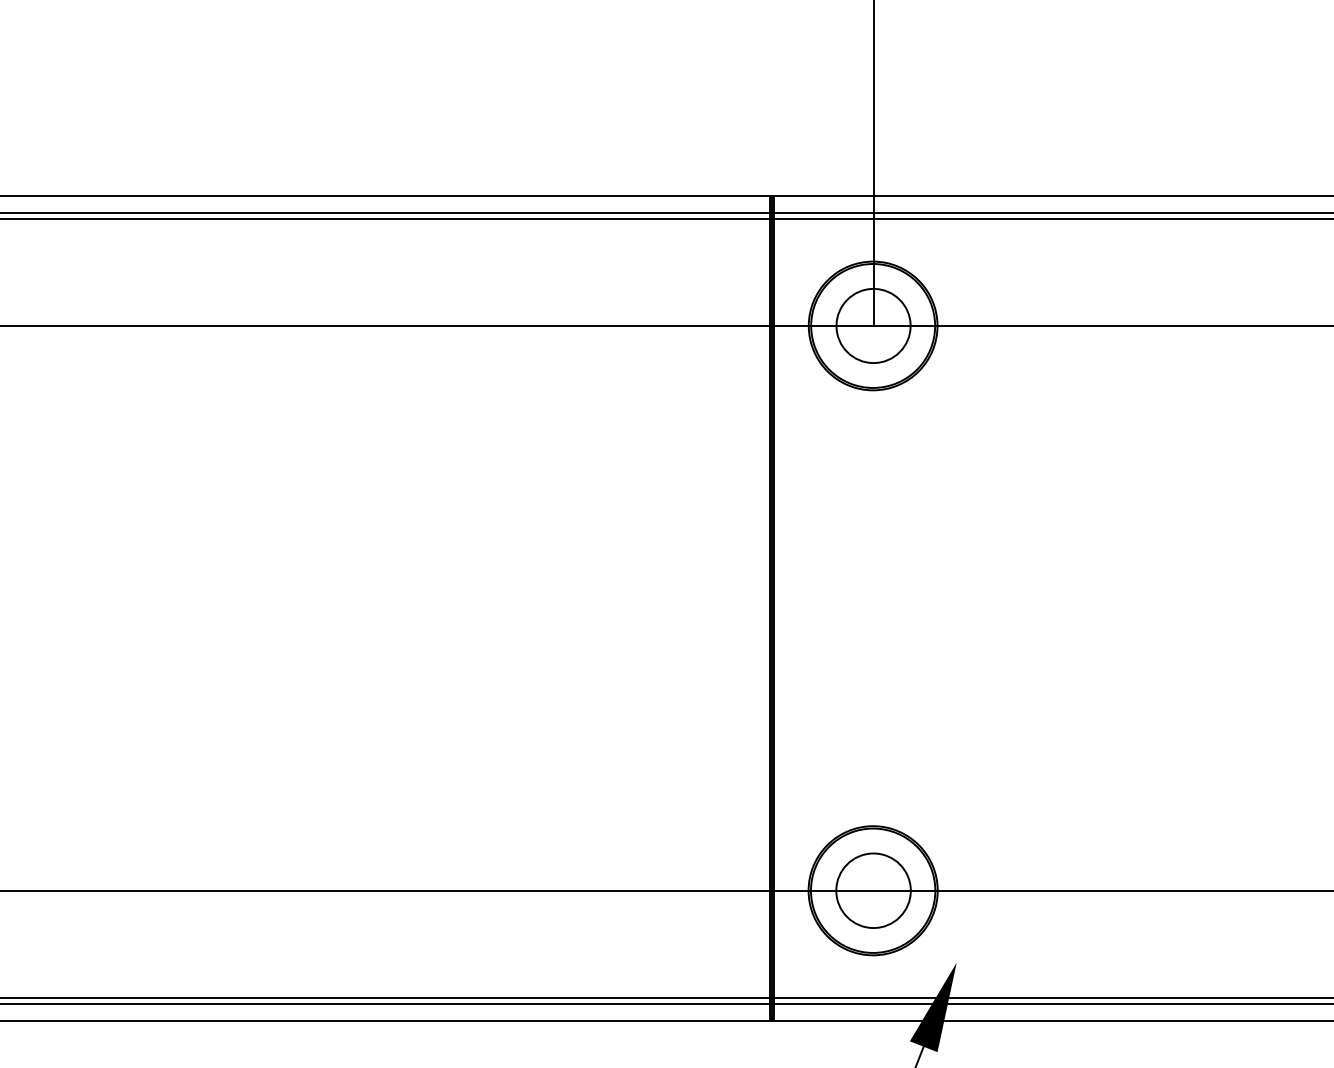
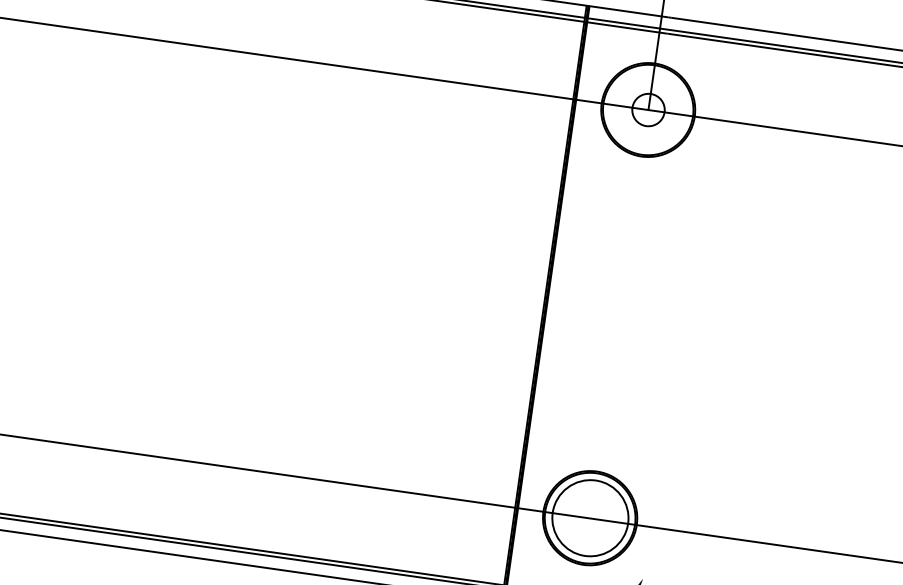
circle: (873, 325) -> (648, 109), size x0.6
circle: (873, 890) -> (590, 518), size x1.4

